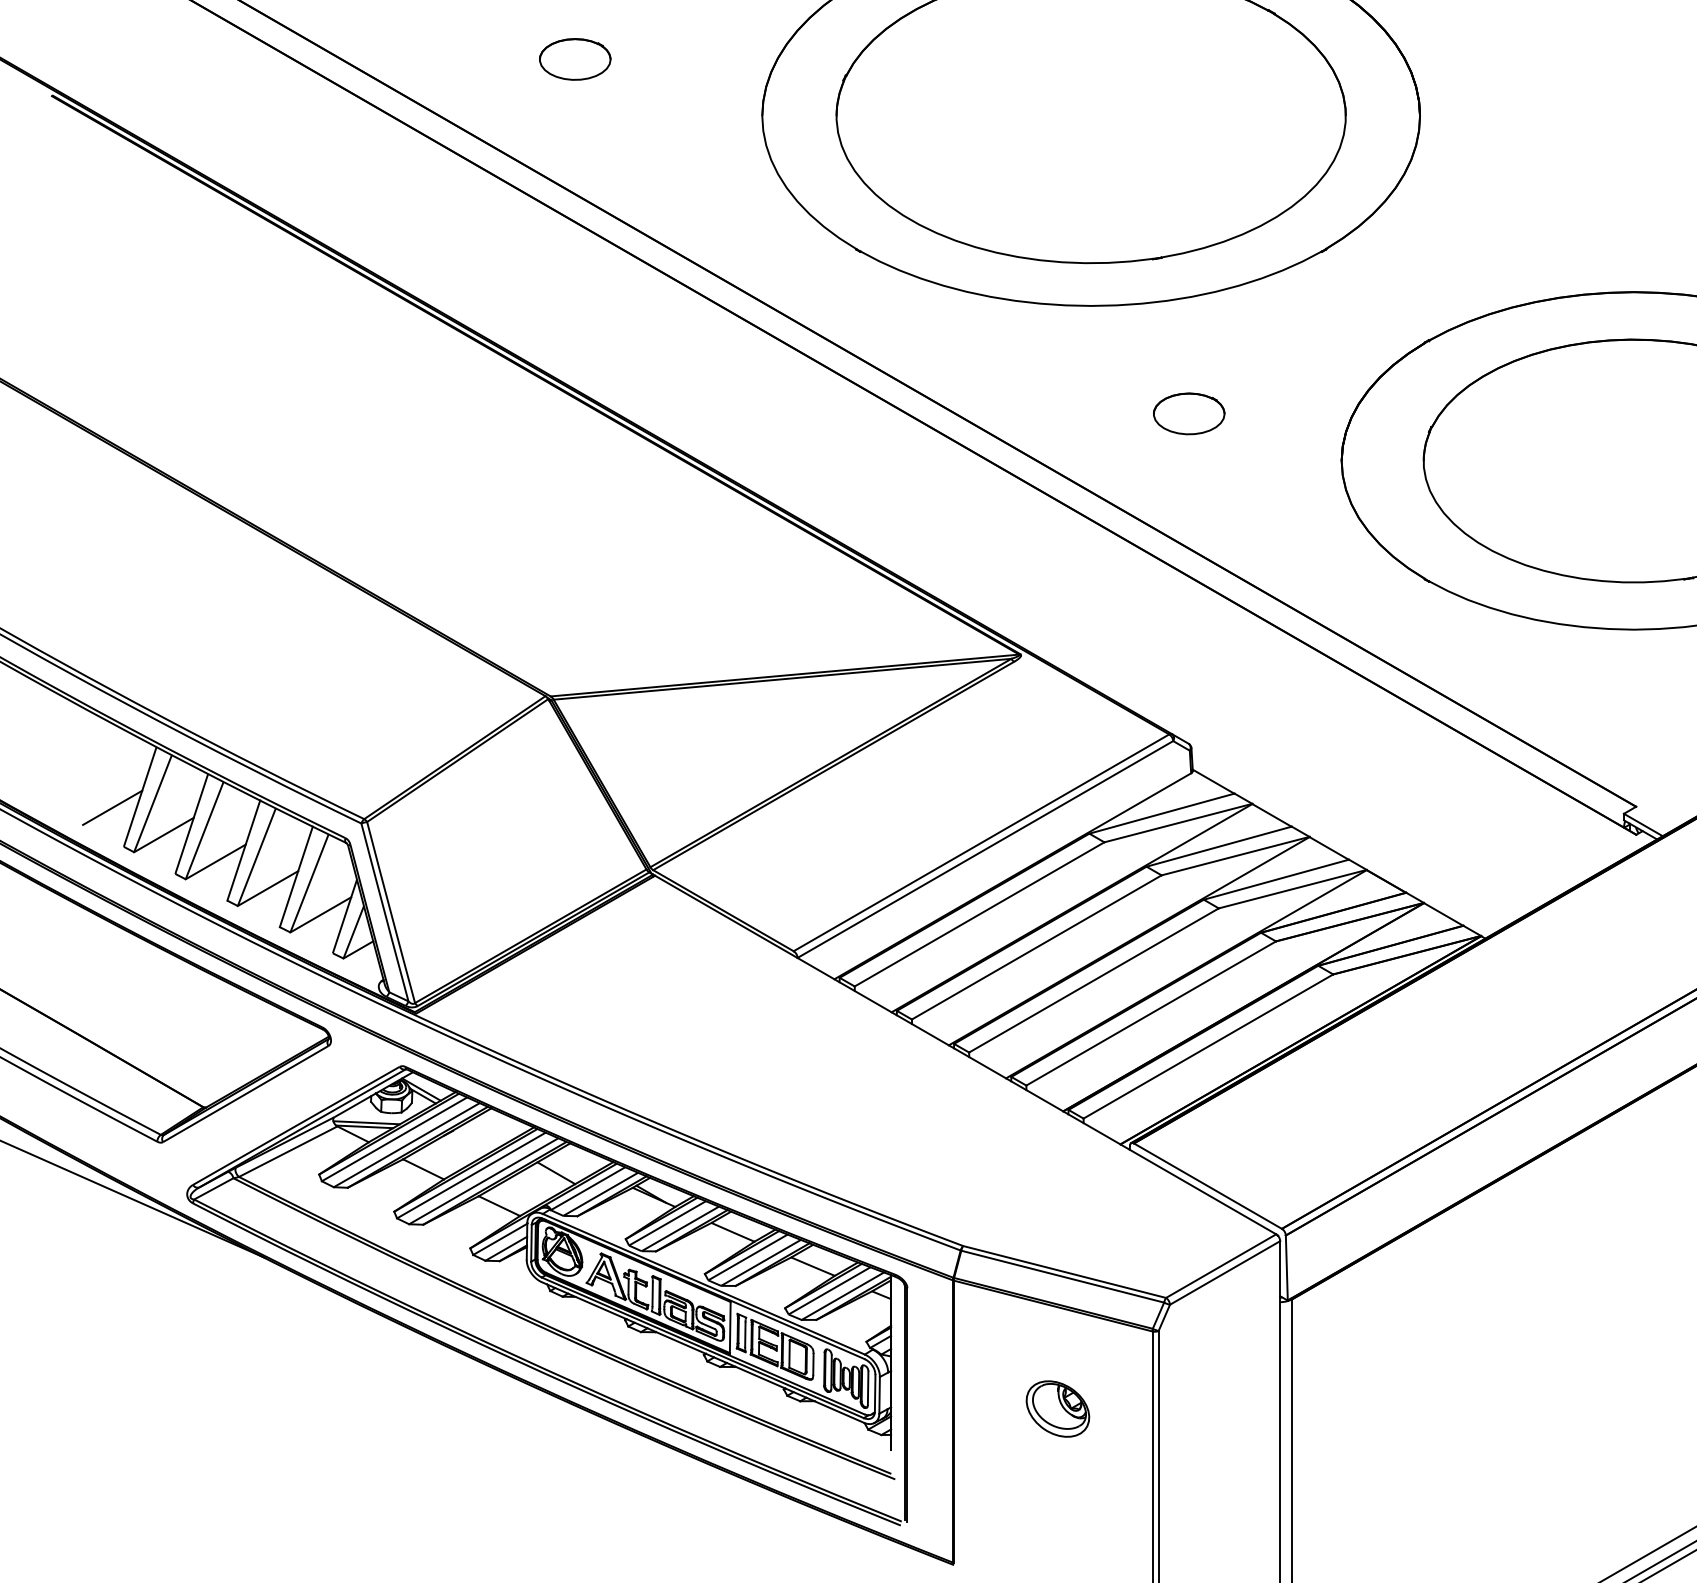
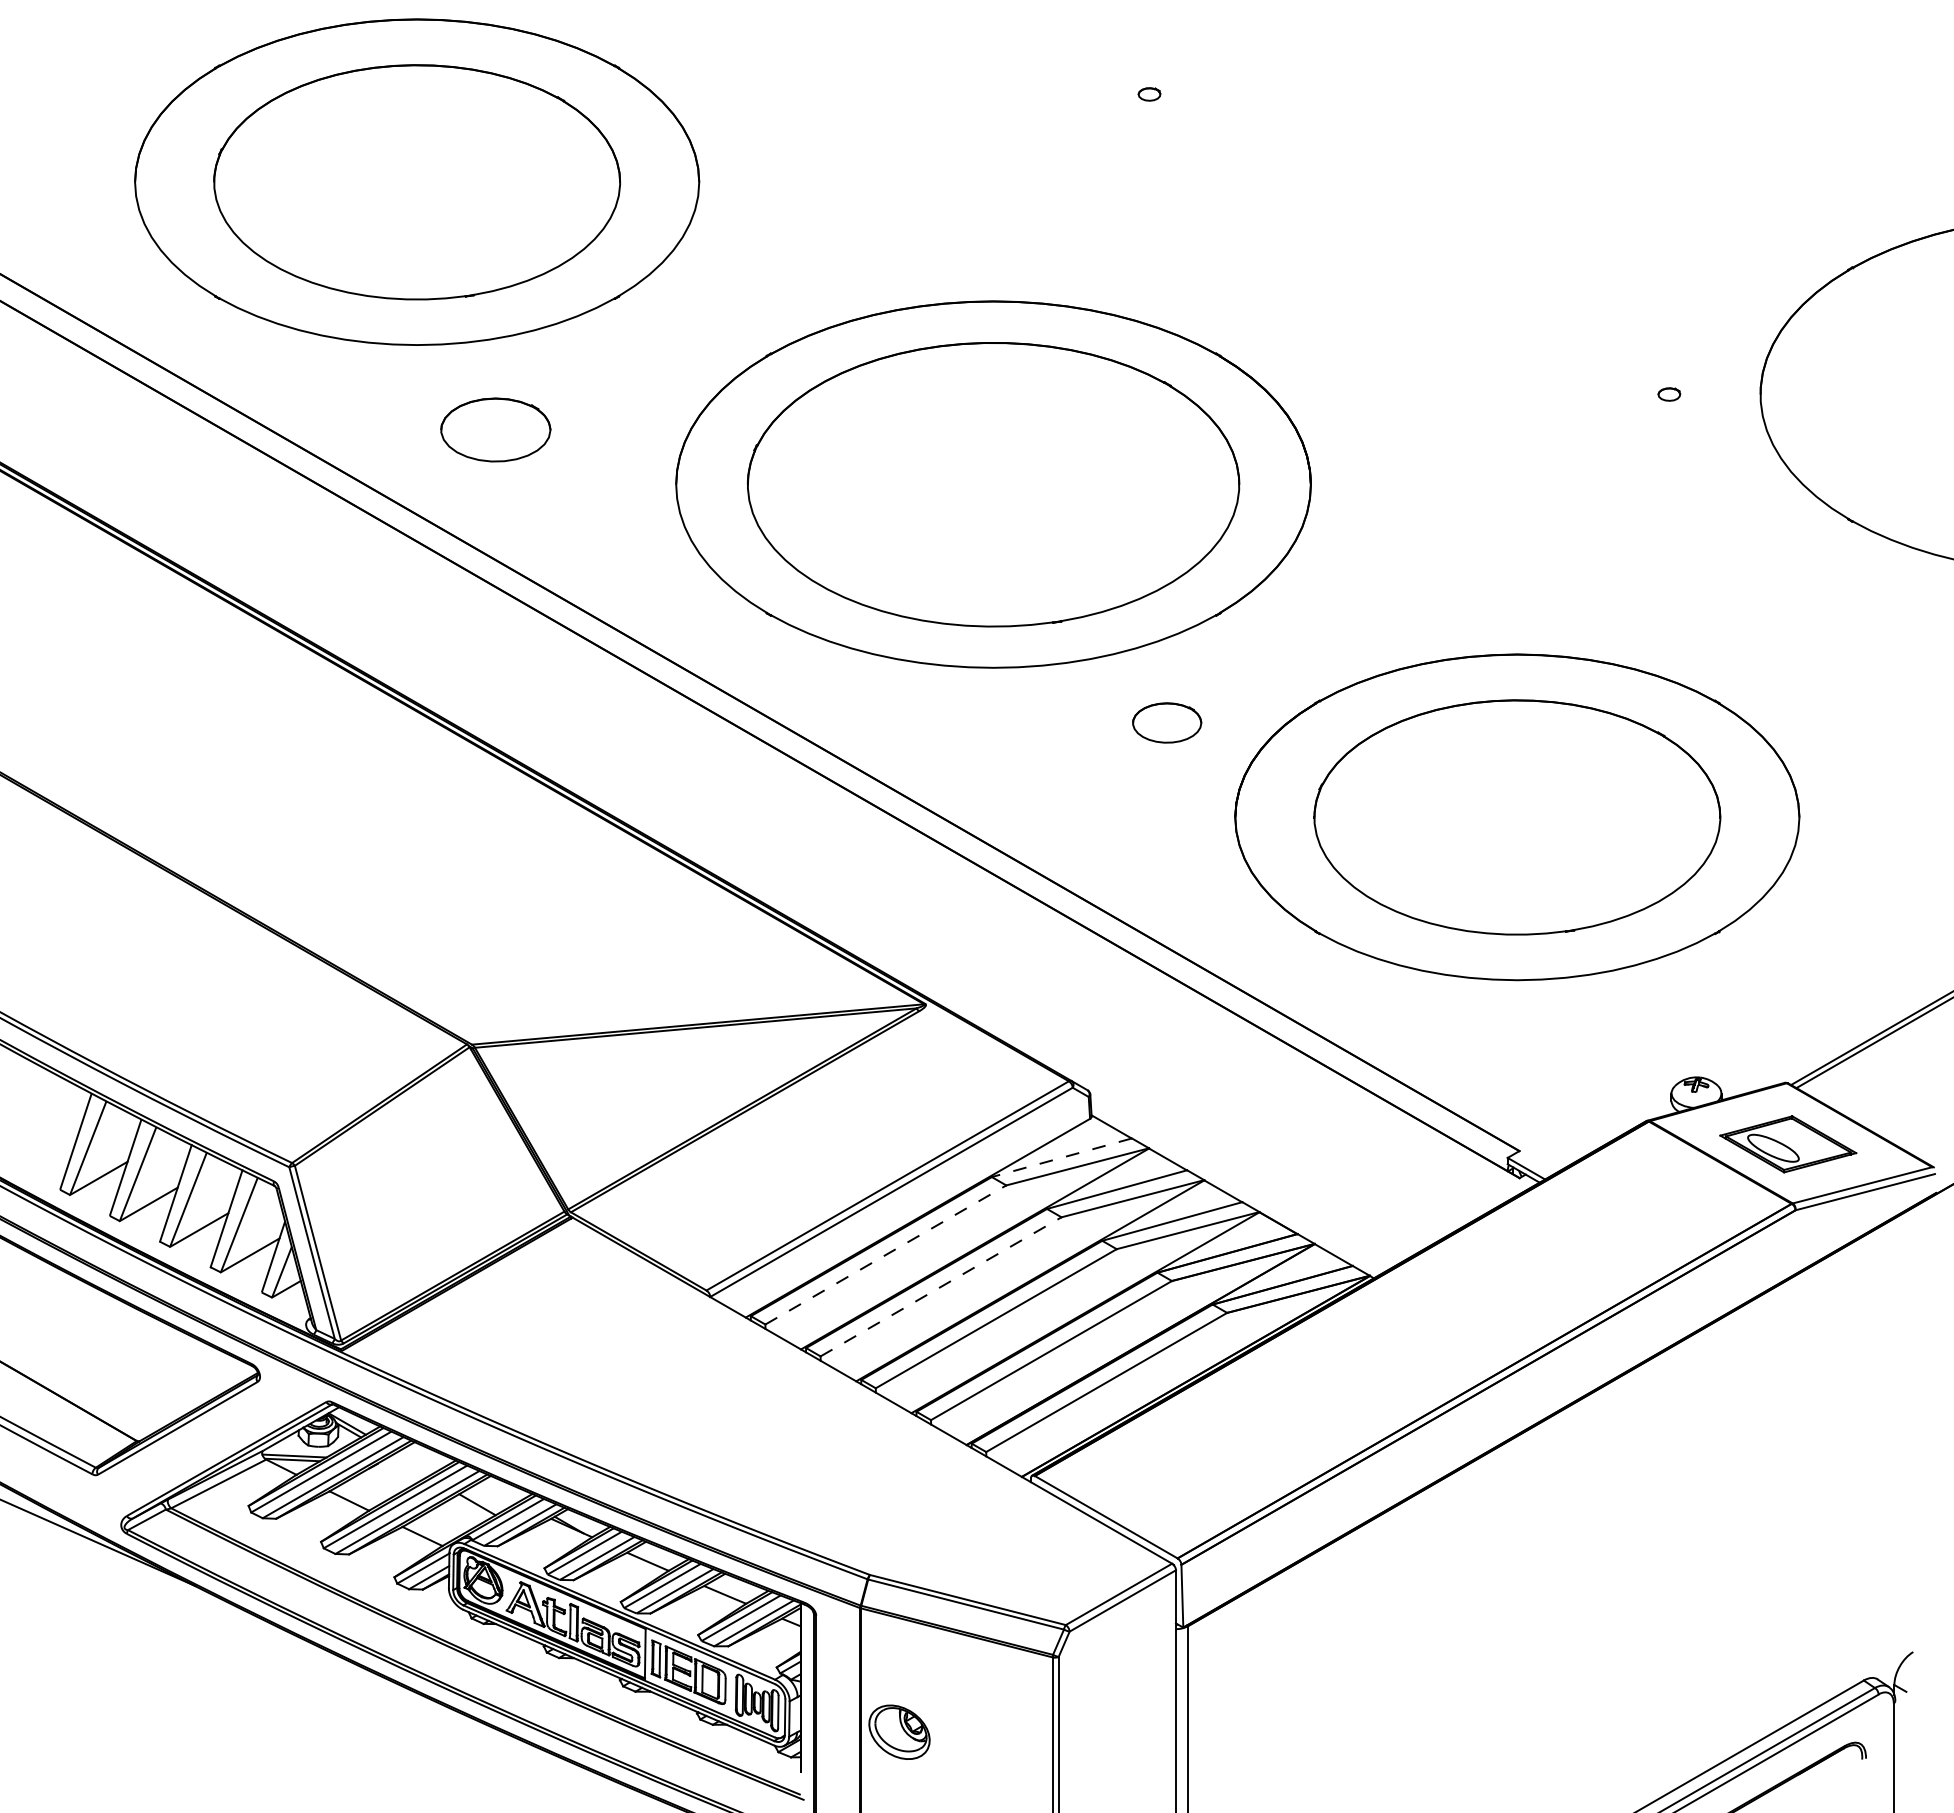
part: (575, 58) -> (495, 429), size x1.6
part: (1189, 413) -> (1167, 722), moved
line: (111, 807) -> (48, 1151), removed
line: (1161, 813) -> (1061, 1157), solid -> dashed
line: (980, 913) -> (886, 1254), solid -> dashed
line: (1037, 947) -> (941, 1286), solid -> dashed
part: (1057, 1408) -> (899, 1731), moved

